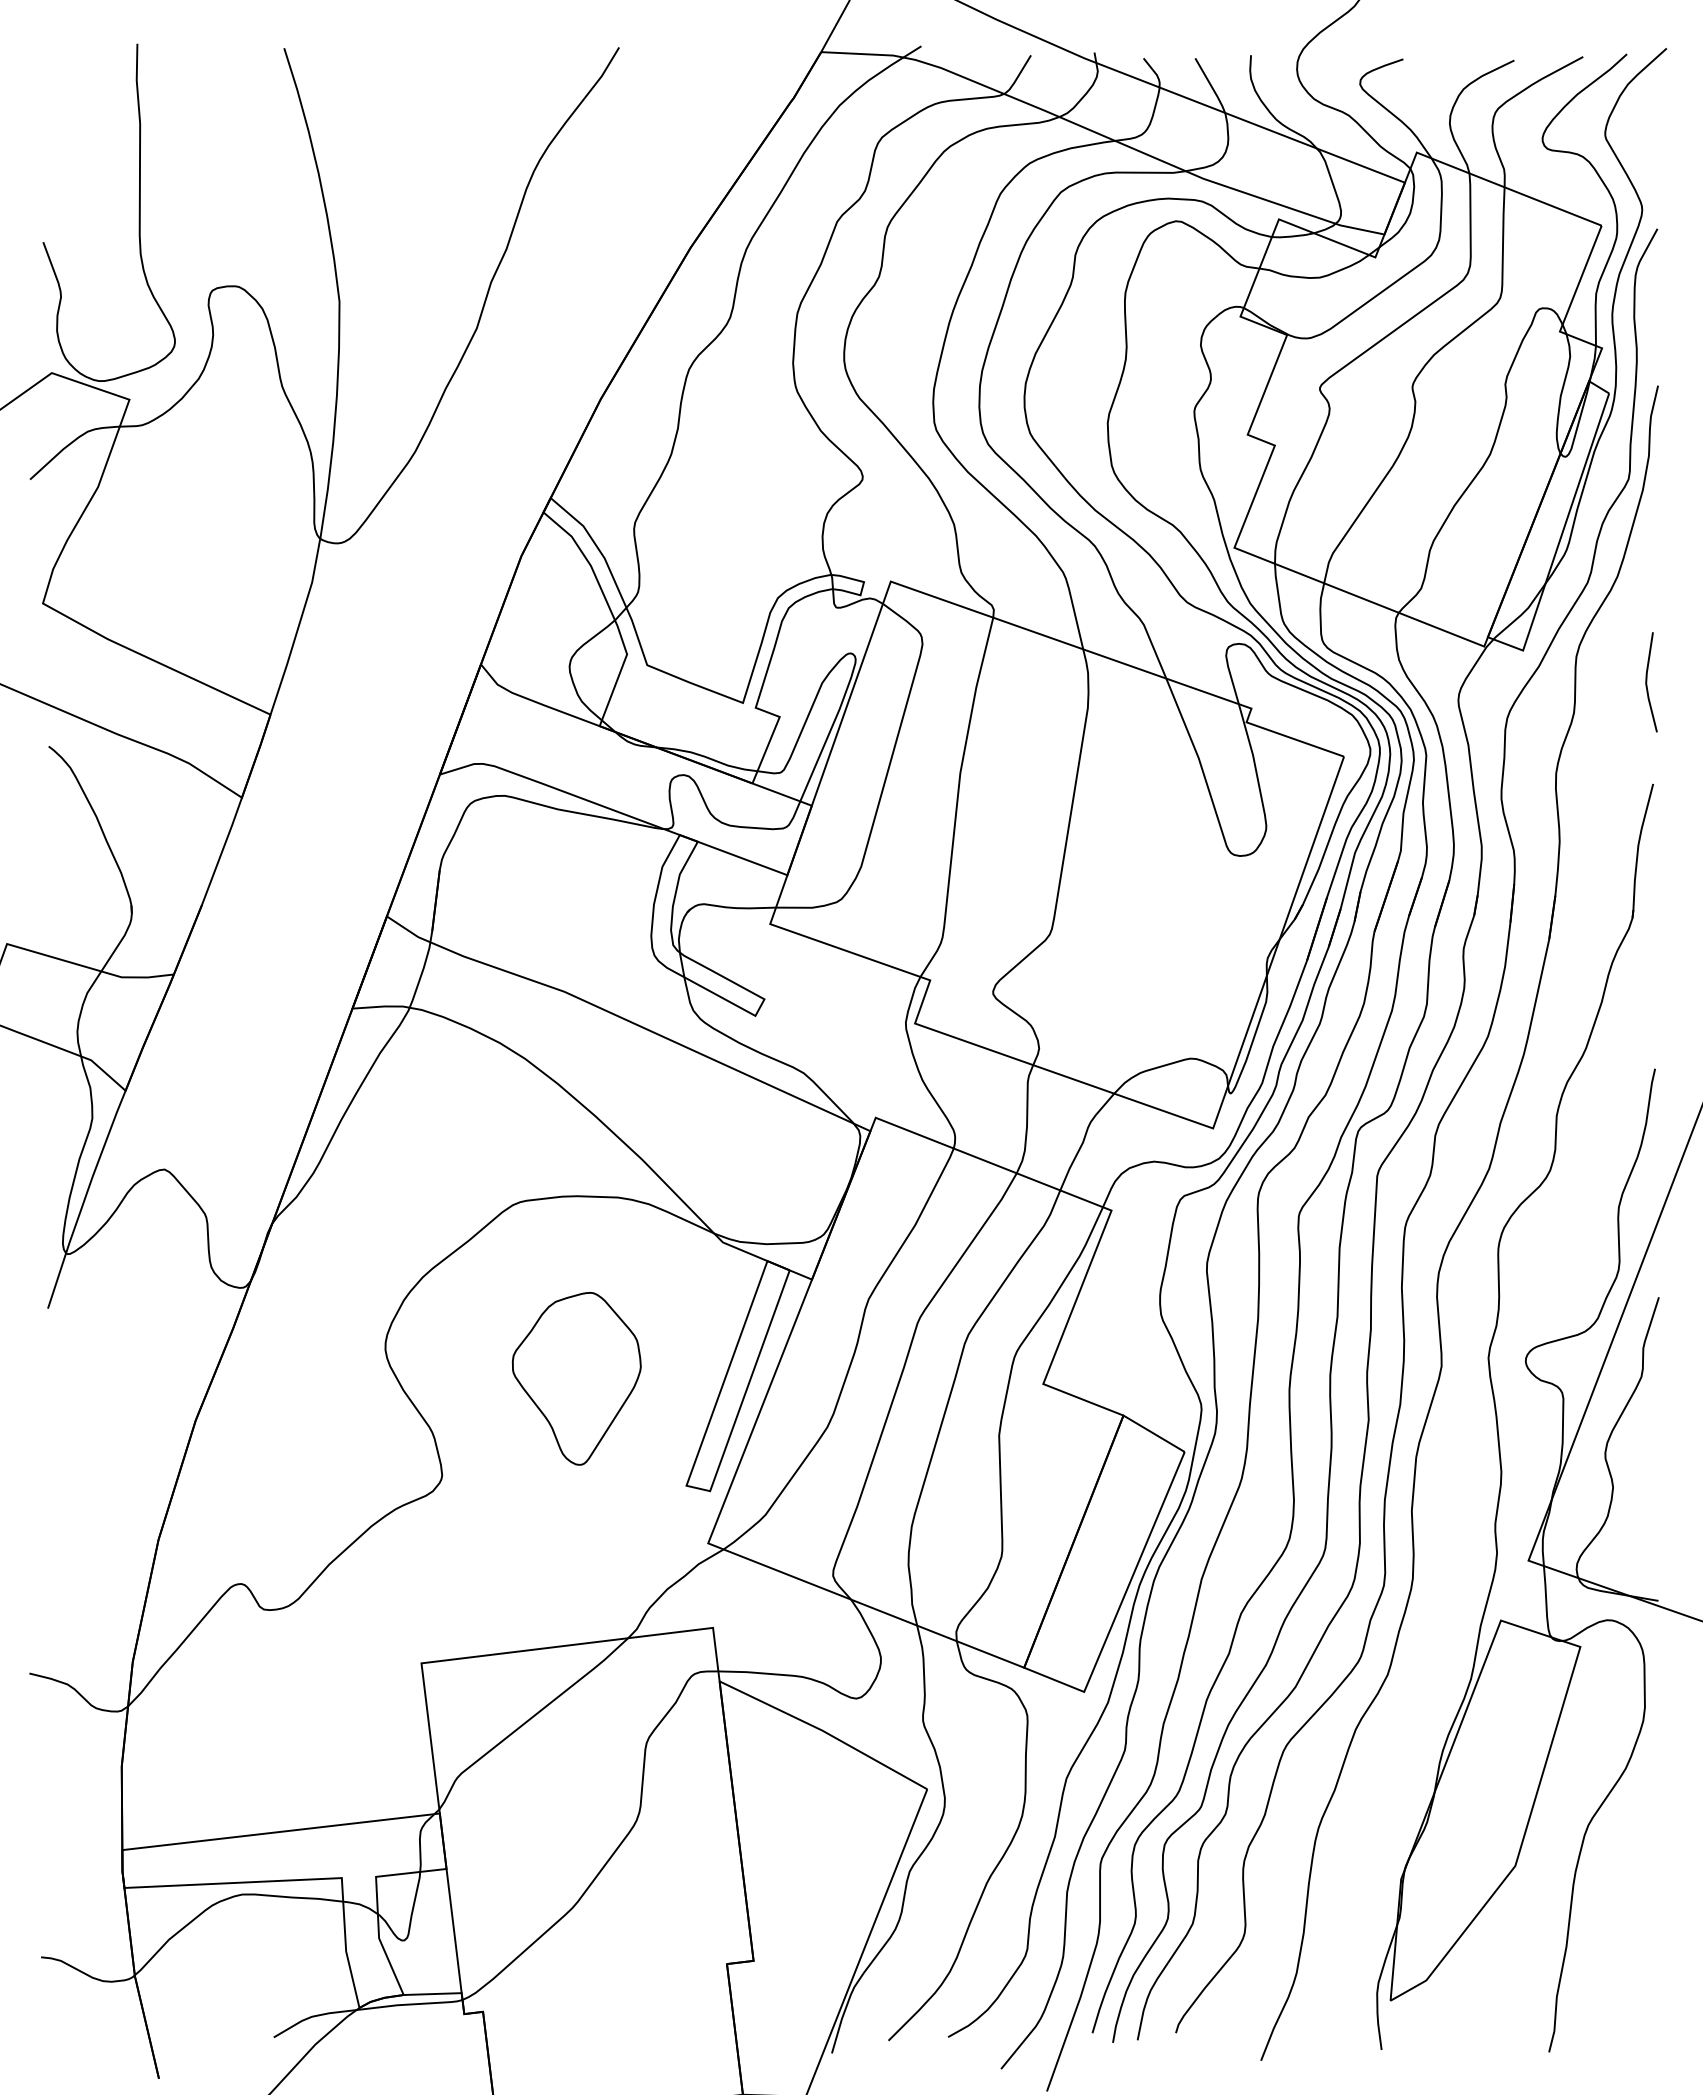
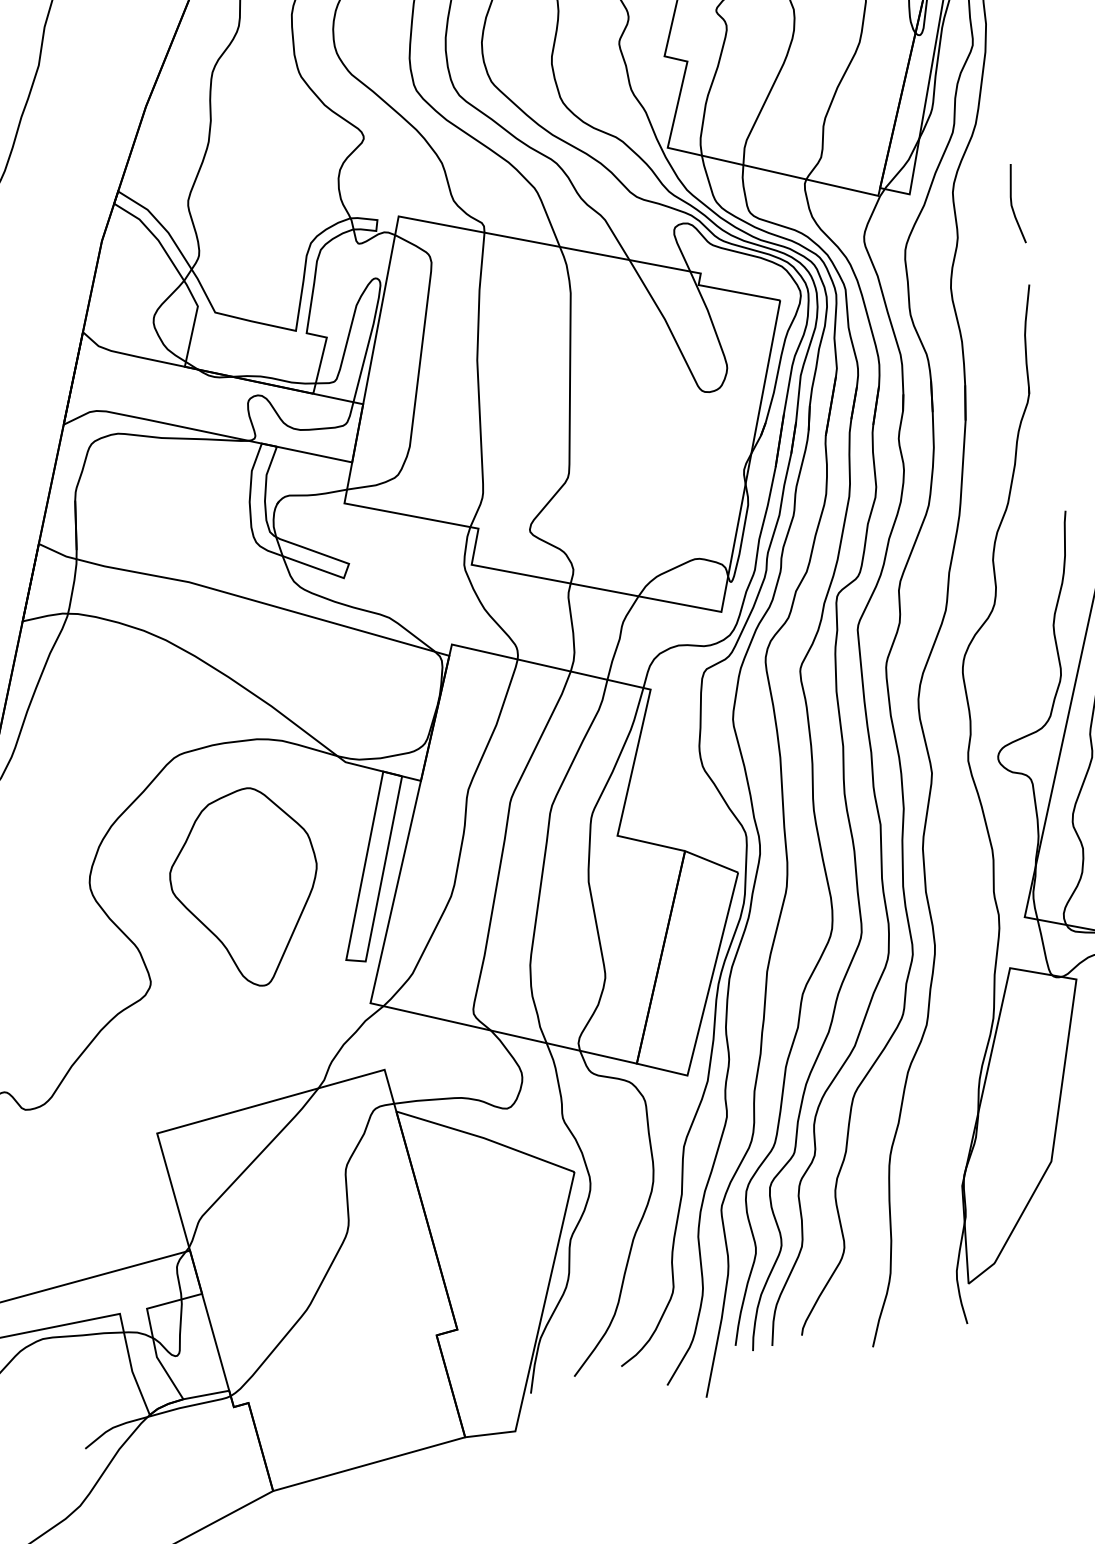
part: (576, 1378) -> (245, 888), size x1.43

